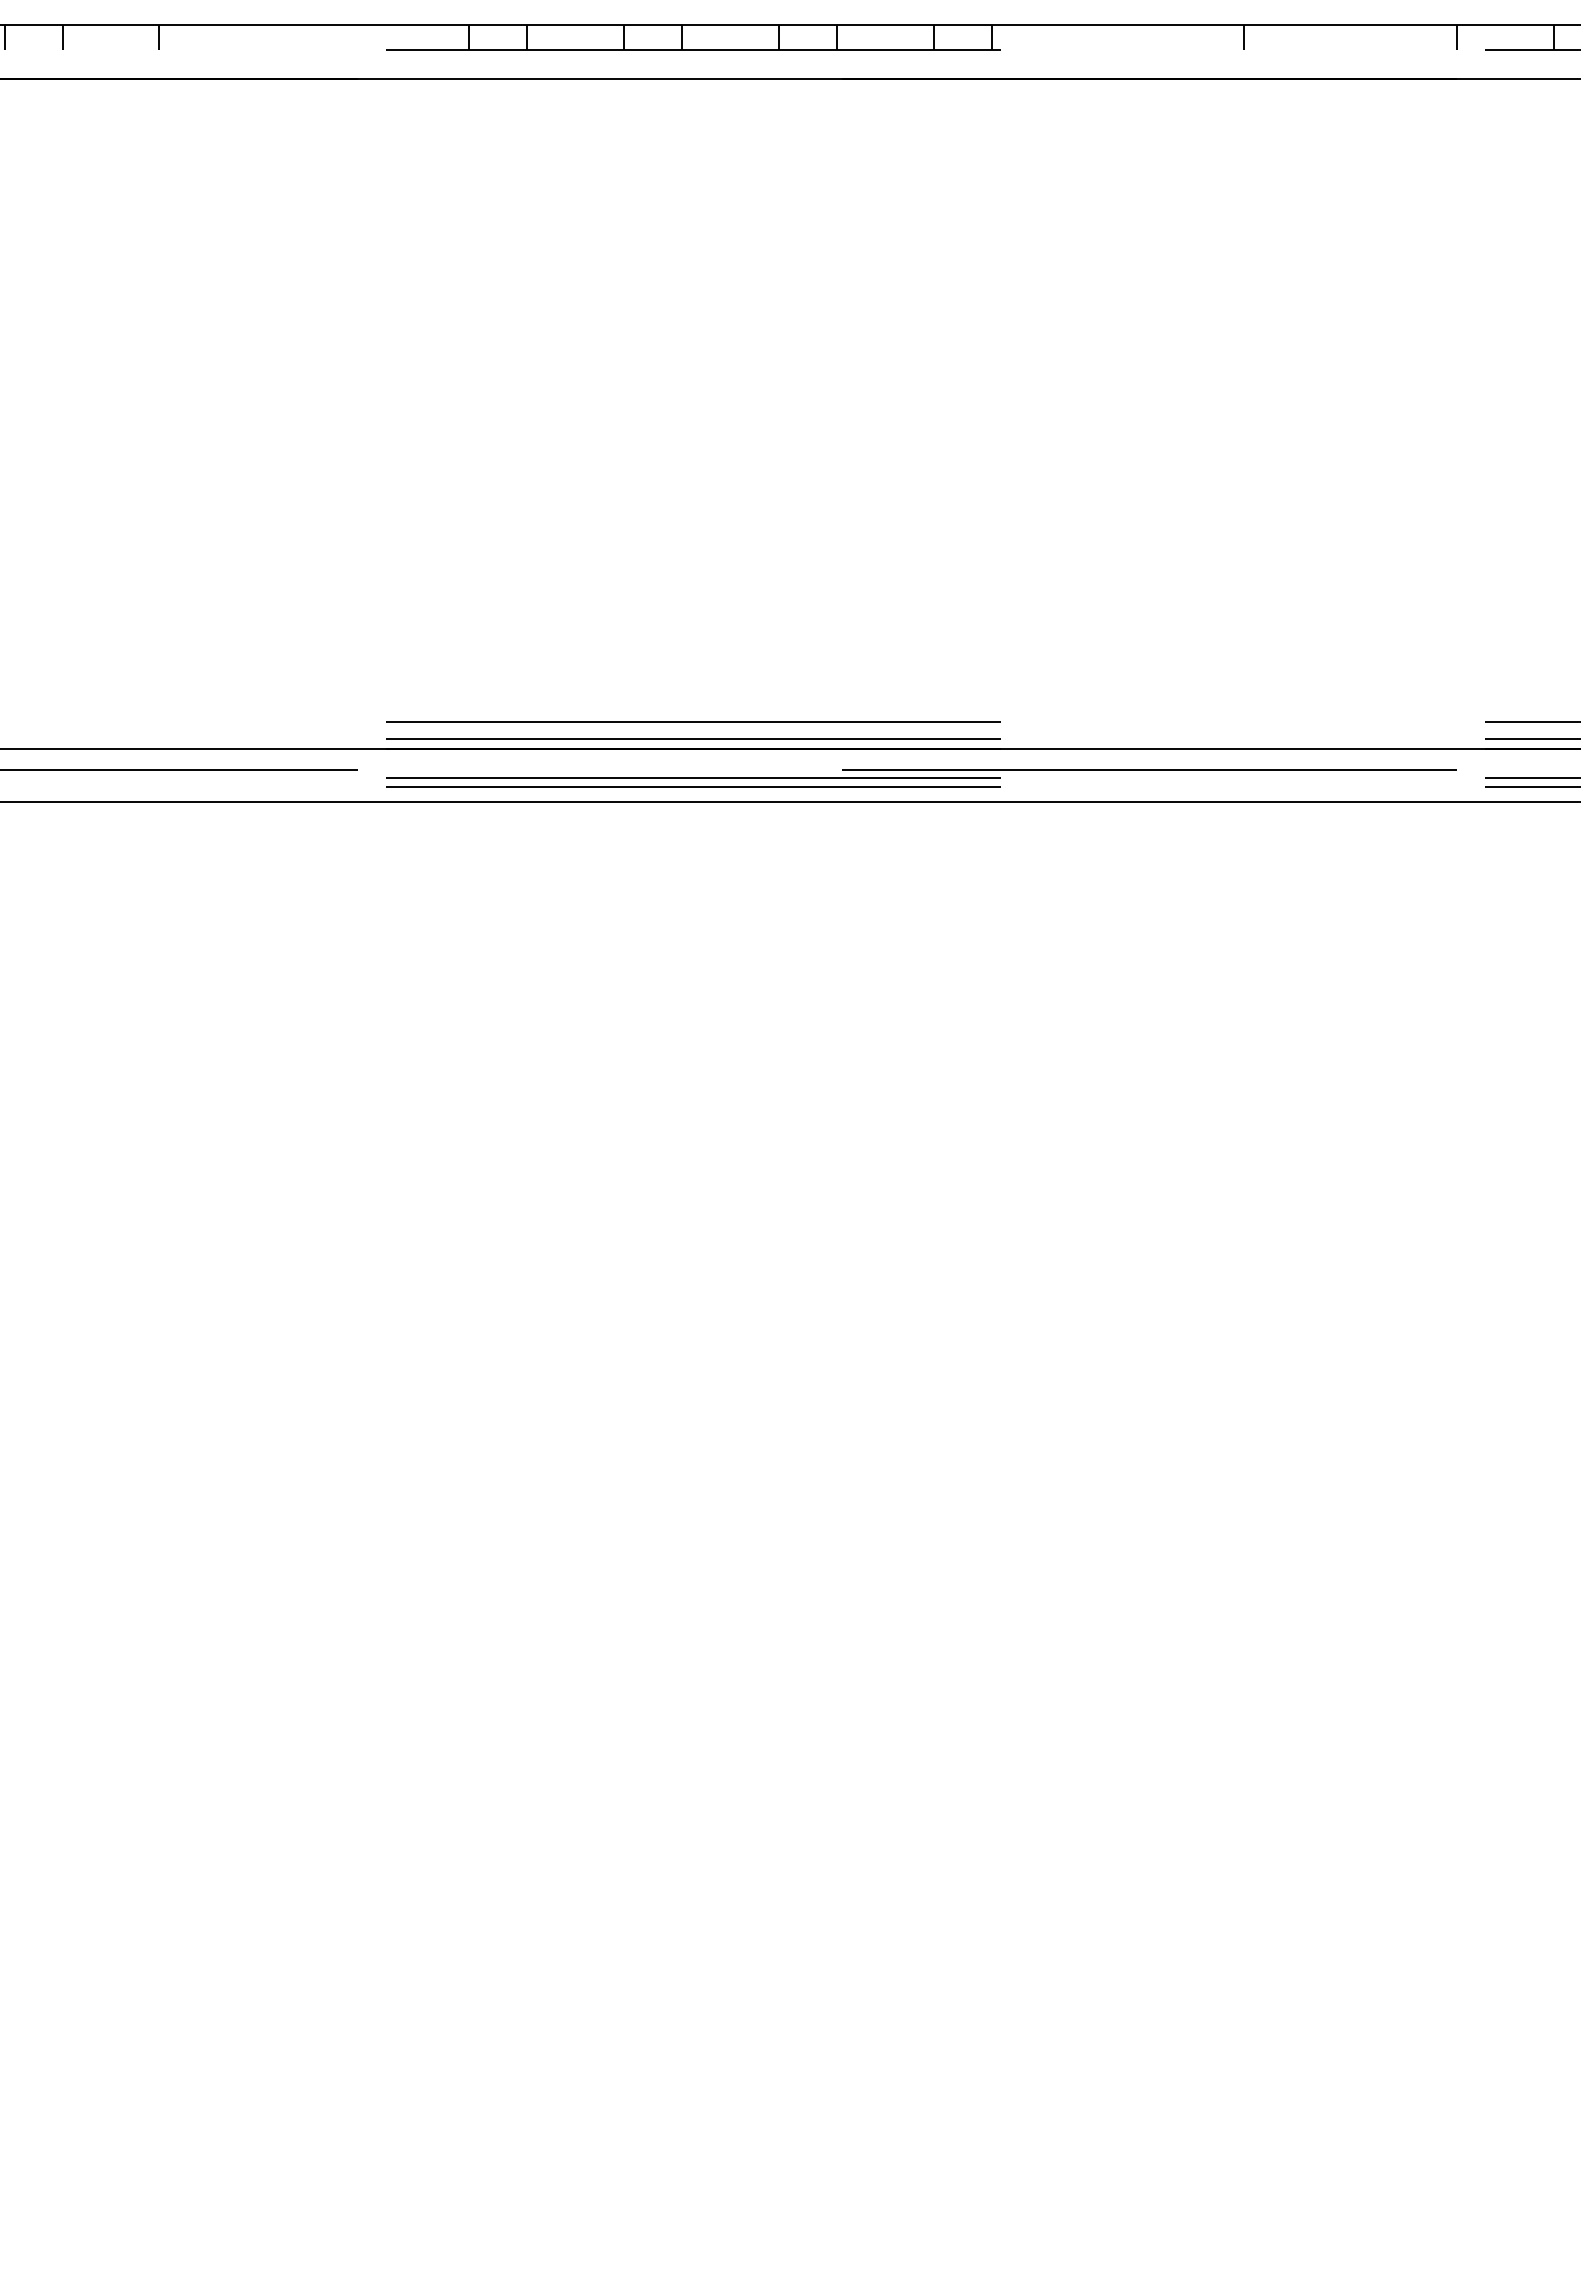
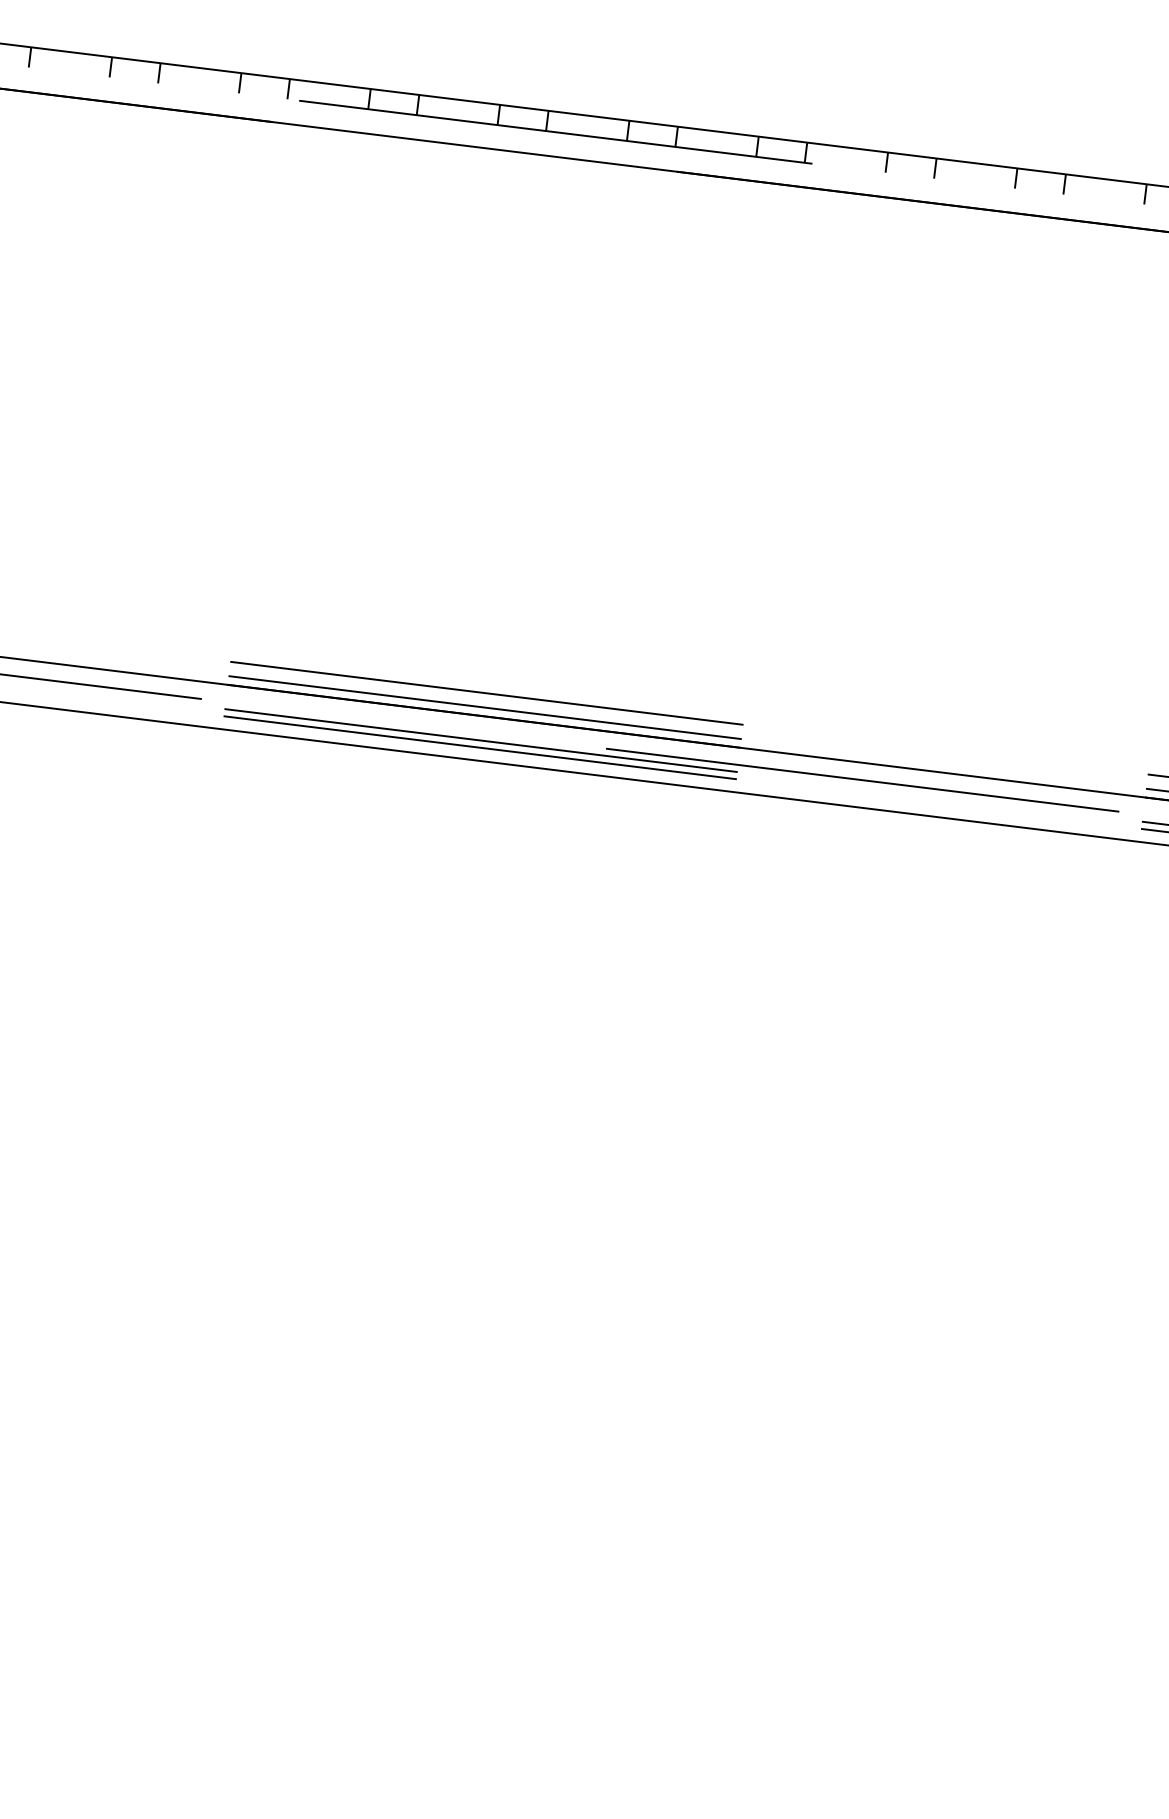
line: (217, 37) -> (159, 73), added
line: (314, 37) -> (240, 83), added
line: (372, 37) -> (288, 89), added
line: (1088, 37) -> (886, 162), added
line: (1146, 37) -> (935, 168), added
line: (1301, 37) -> (1064, 184), added
line: (1398, 37) -> (1145, 194), added

